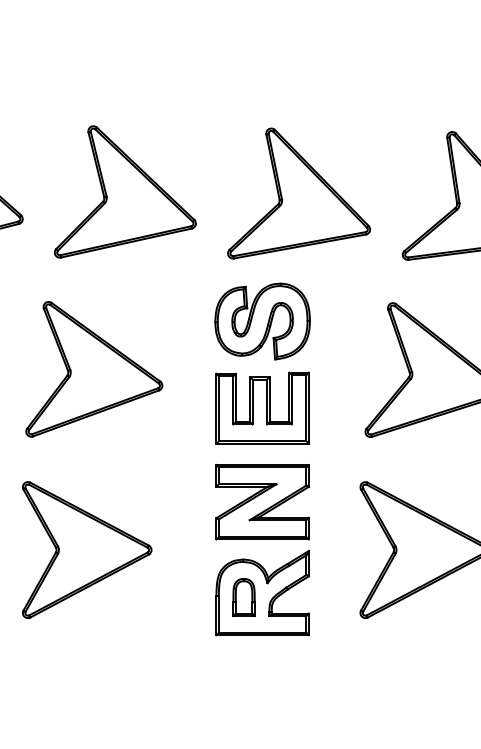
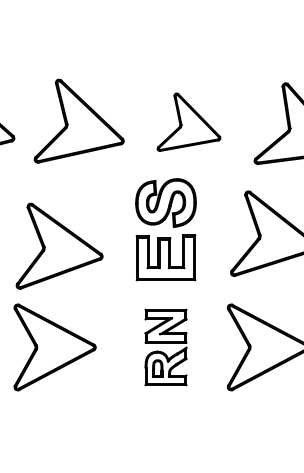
part: (298, 194) -> (188, 122), size x0.7
part: (94, 368) -> (59, 245), moved
part: (261, 550) -> (165, 347), size x0.7

